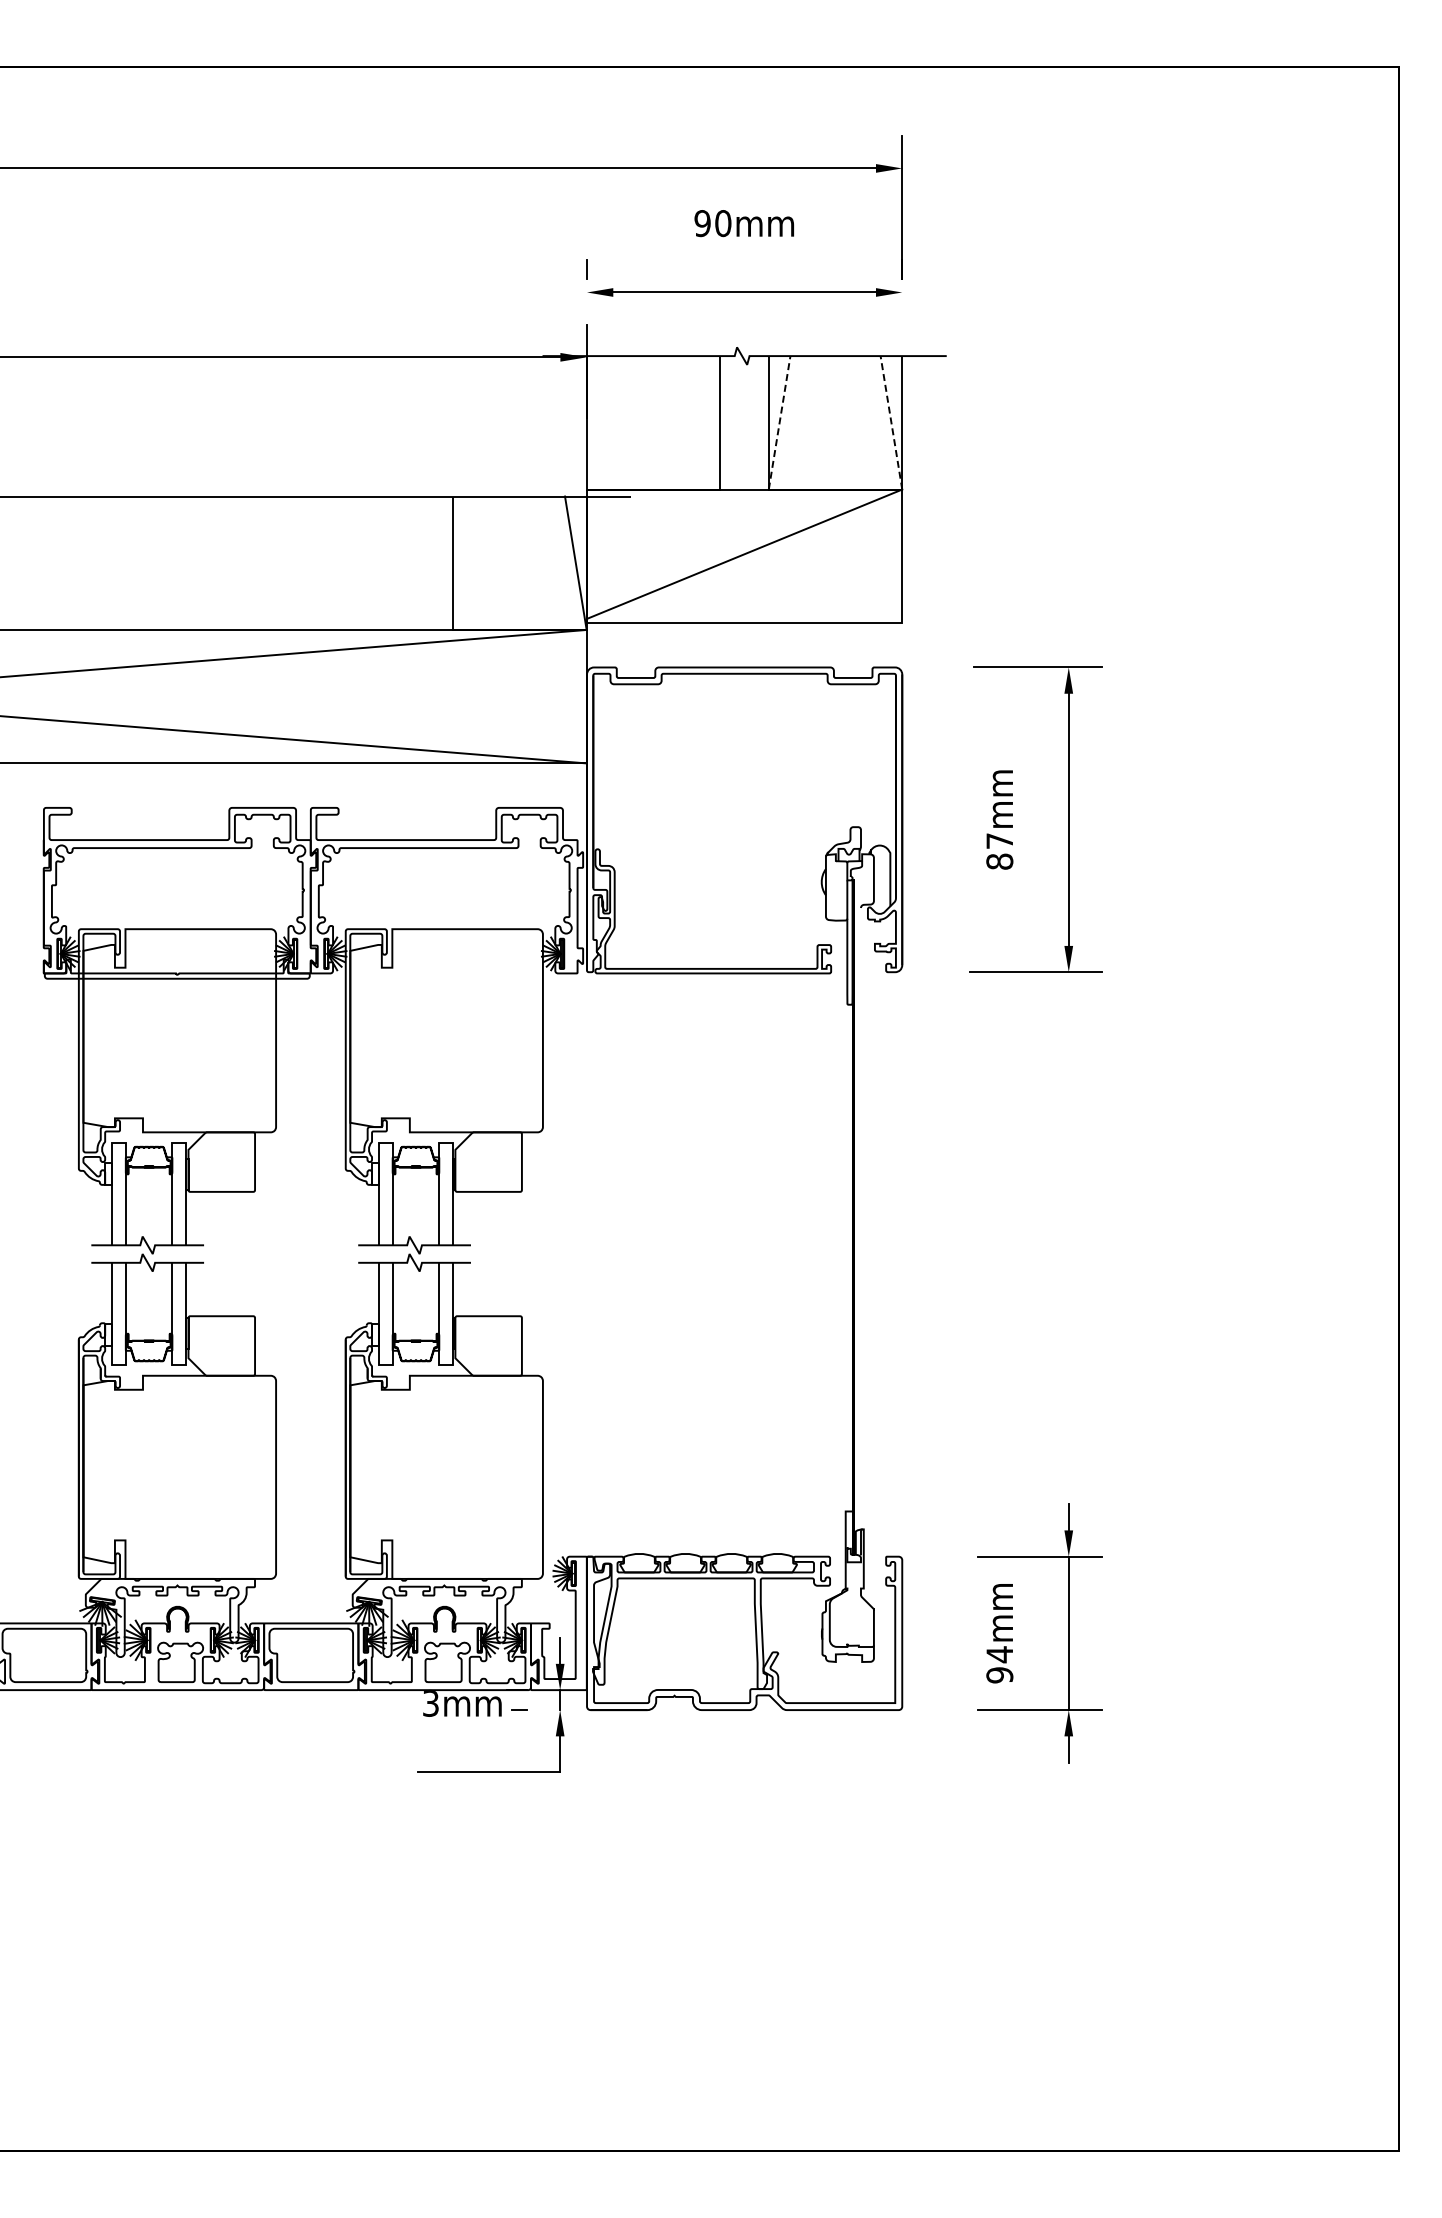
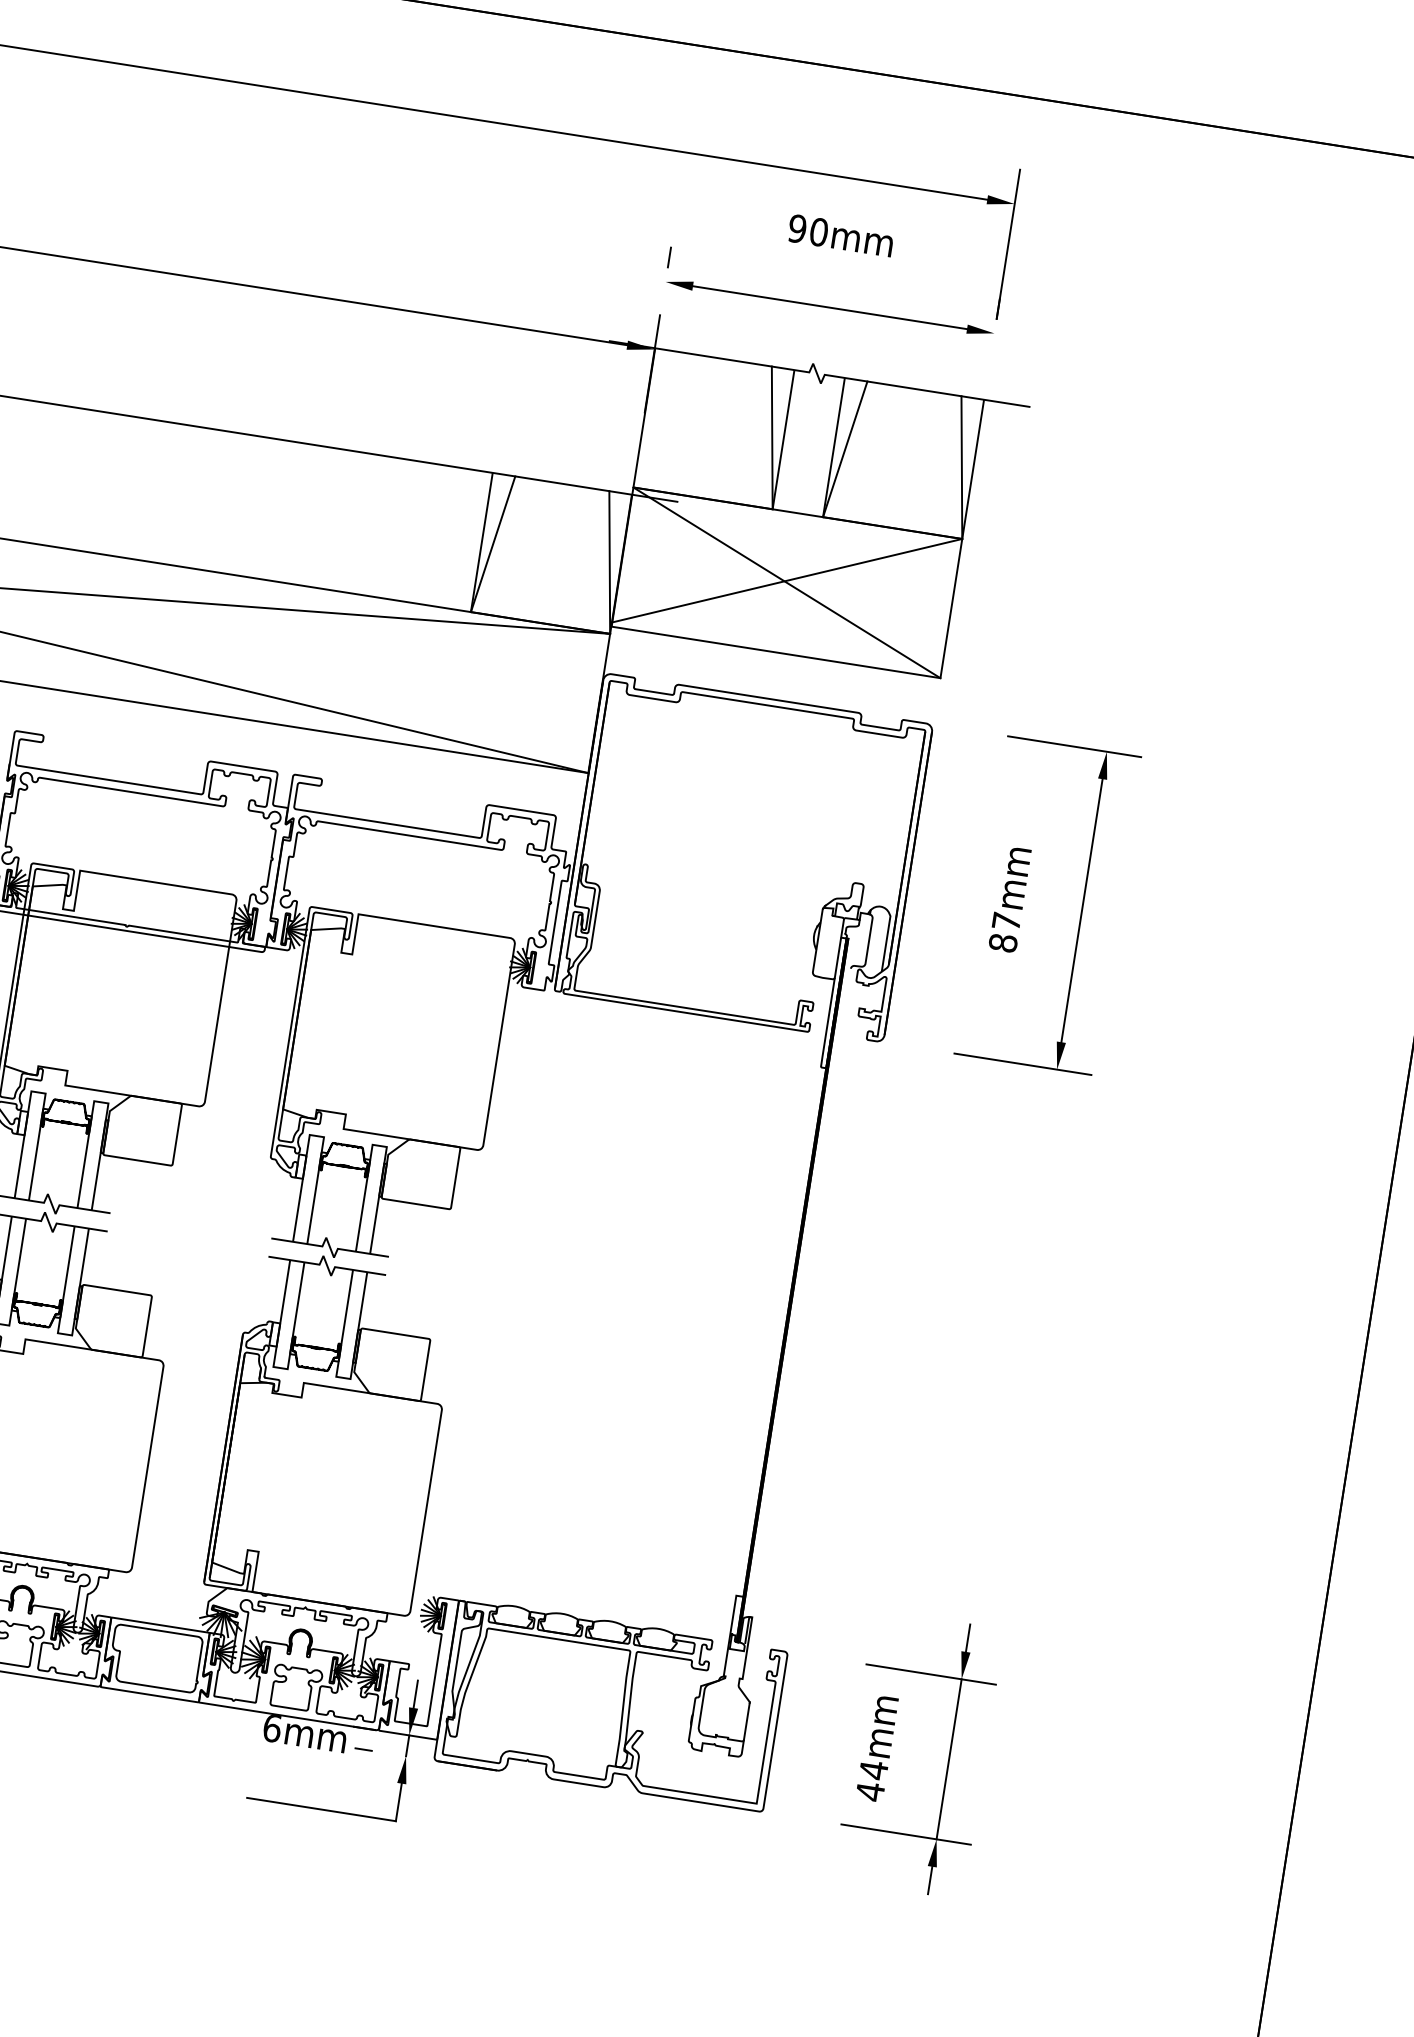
line: (709, 422) -> (772, 437), added
line: (779, 422) -> (845, 448), dashed -> solid
line: (891, 422) -> (961, 467), dashed -> solid
line: (744, 556) -> (786, 583), added
line: (463, 562) -> (492, 543), added
text: (999, 1674) -> (870, 1790), 94mm -> 44mm
text: (431, 1703) -> (272, 1728), 3mm -> 6mm

